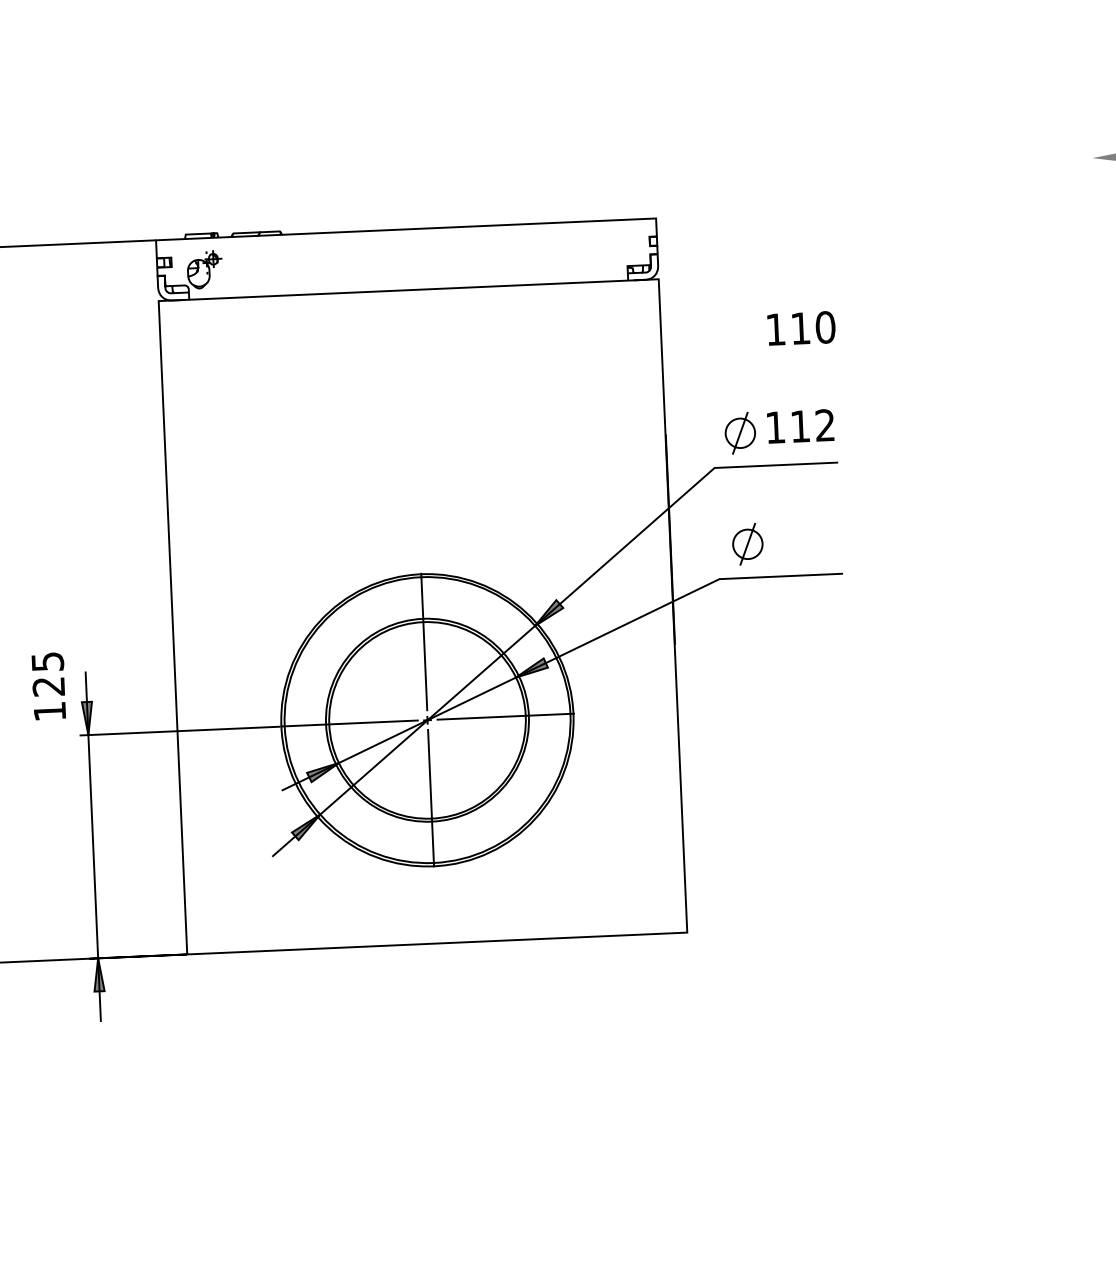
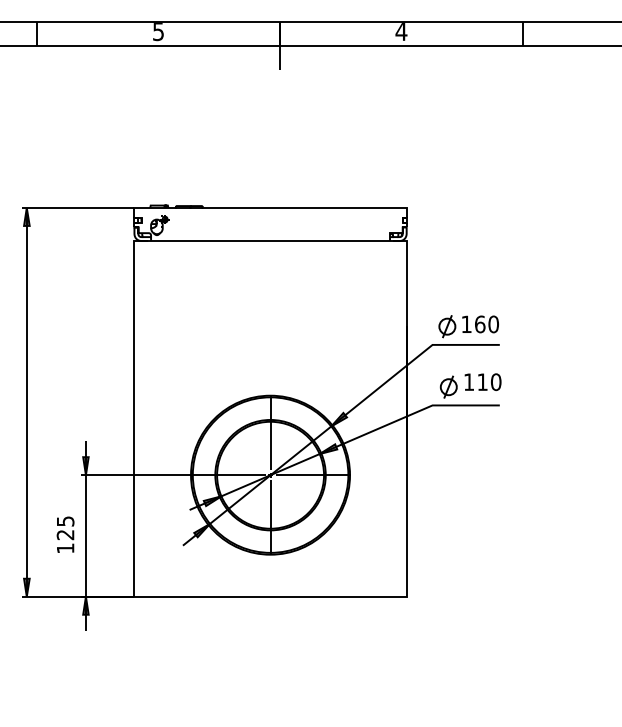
text: (800, 327) -> (482, 381), moved
text: (813, 426) -> (487, 324), 112 -> 160
text: (48, 685) -> (65, 534), moved

